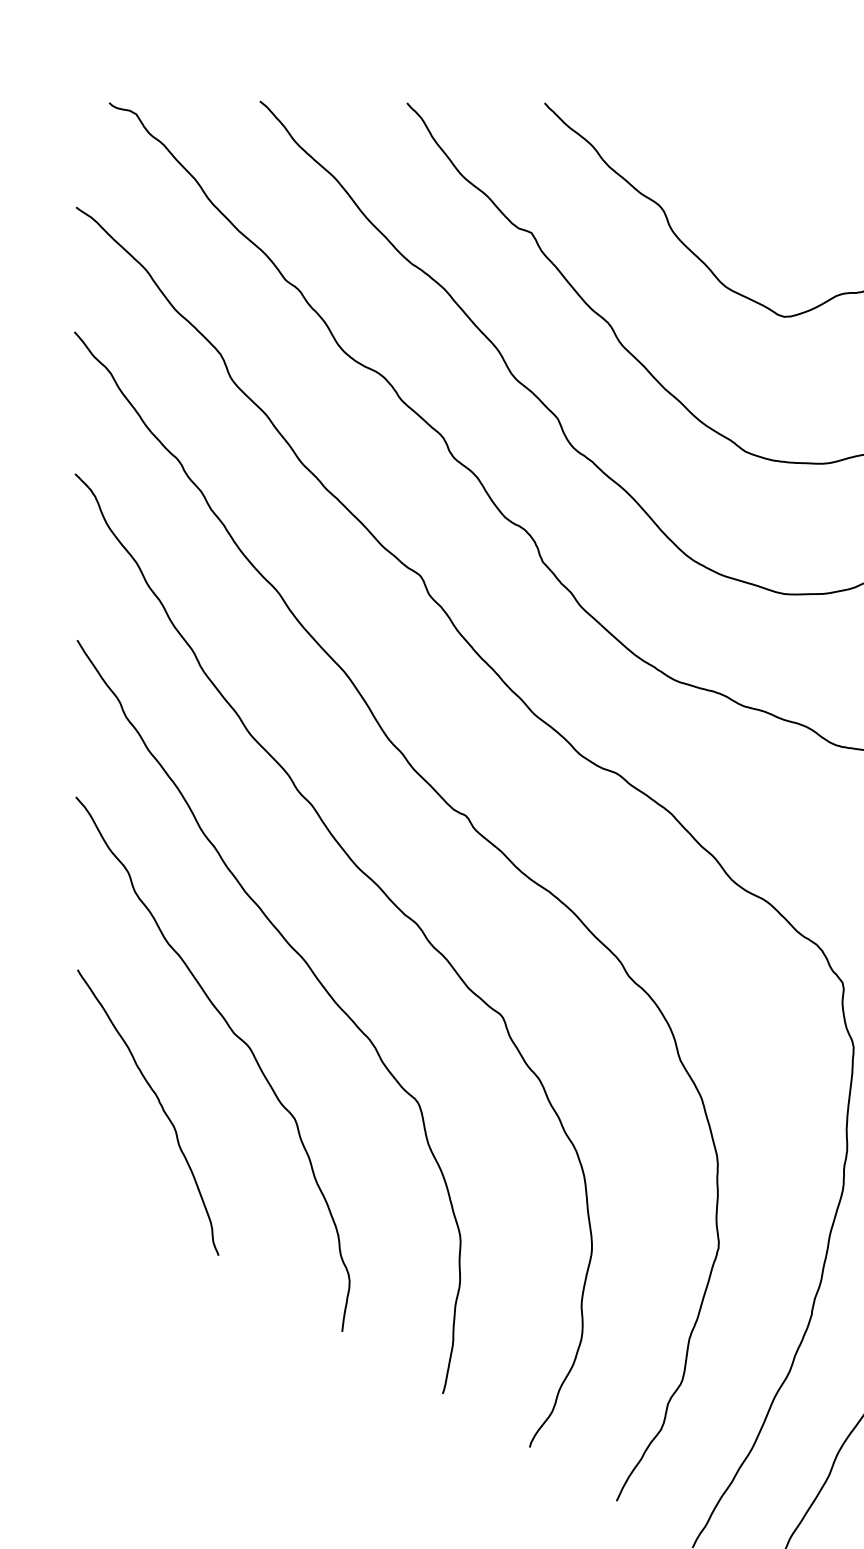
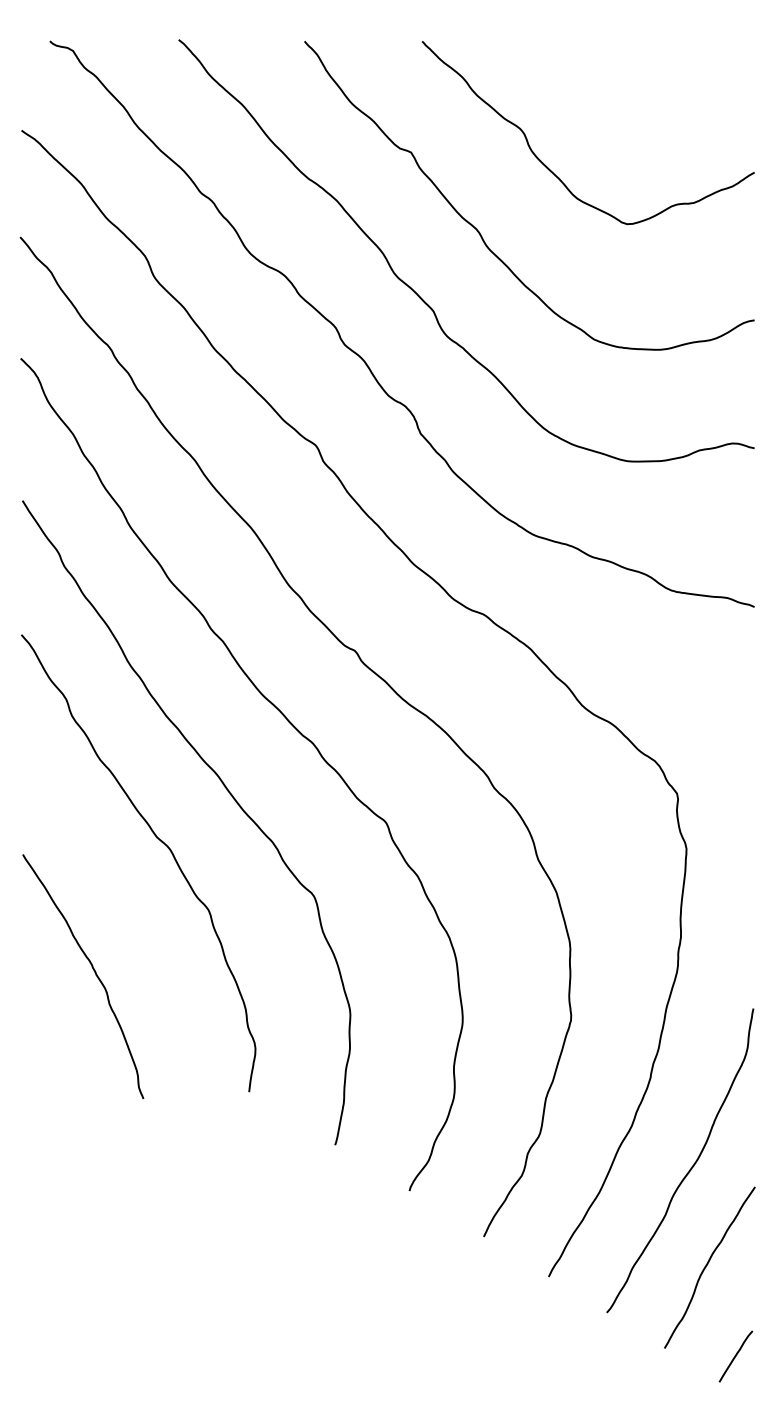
curve: (159, 1104) -> (92, 969), moved

